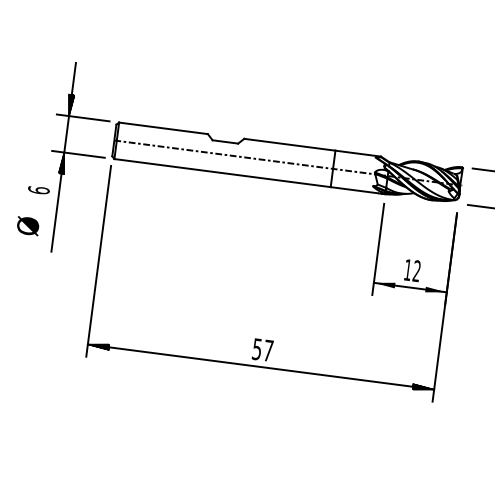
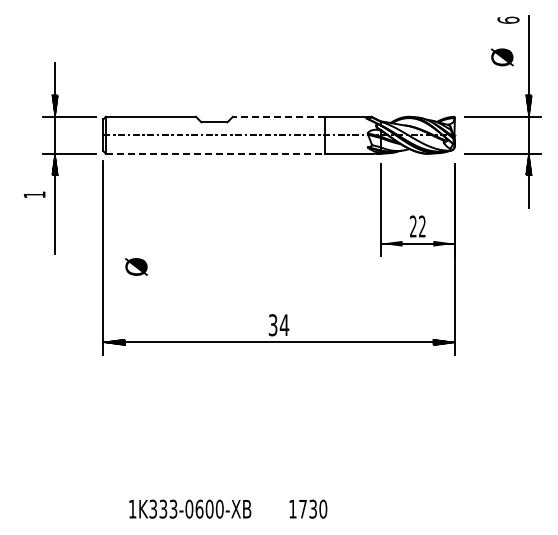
line: (289, 144) -> (278, 116), solid -> dashed
line: (222, 172) -> (215, 153), solid -> dashed
text: (38, 189) -> (34, 194), 6 -> 1
text: (28, 225) -> (136, 266), moved
text: (408, 270) -> (413, 226), 12 -> 22
text: (263, 349) -> (279, 324), 57 -> 34

